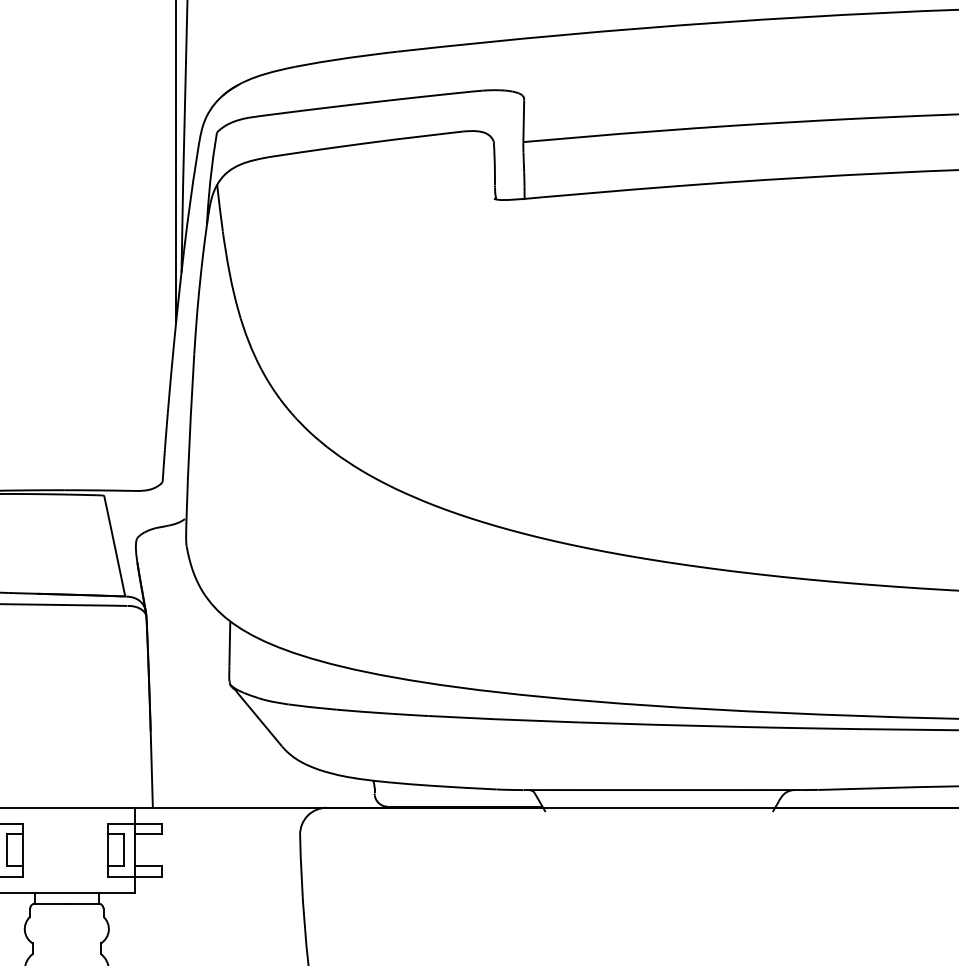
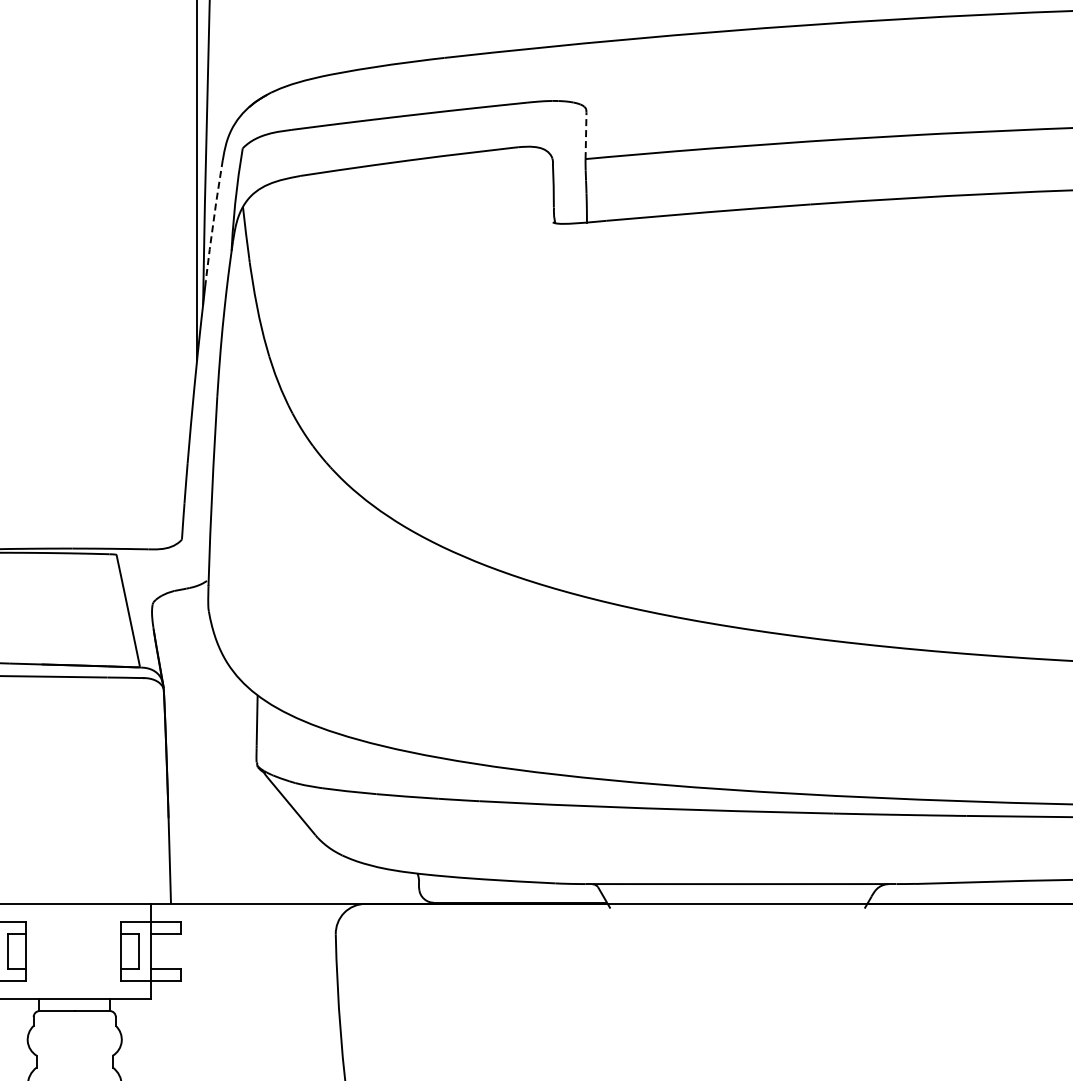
line: (524, 121) -> (586, 135), solid -> dashed
line: (190, 197) -> (213, 220), solid -> dashed

